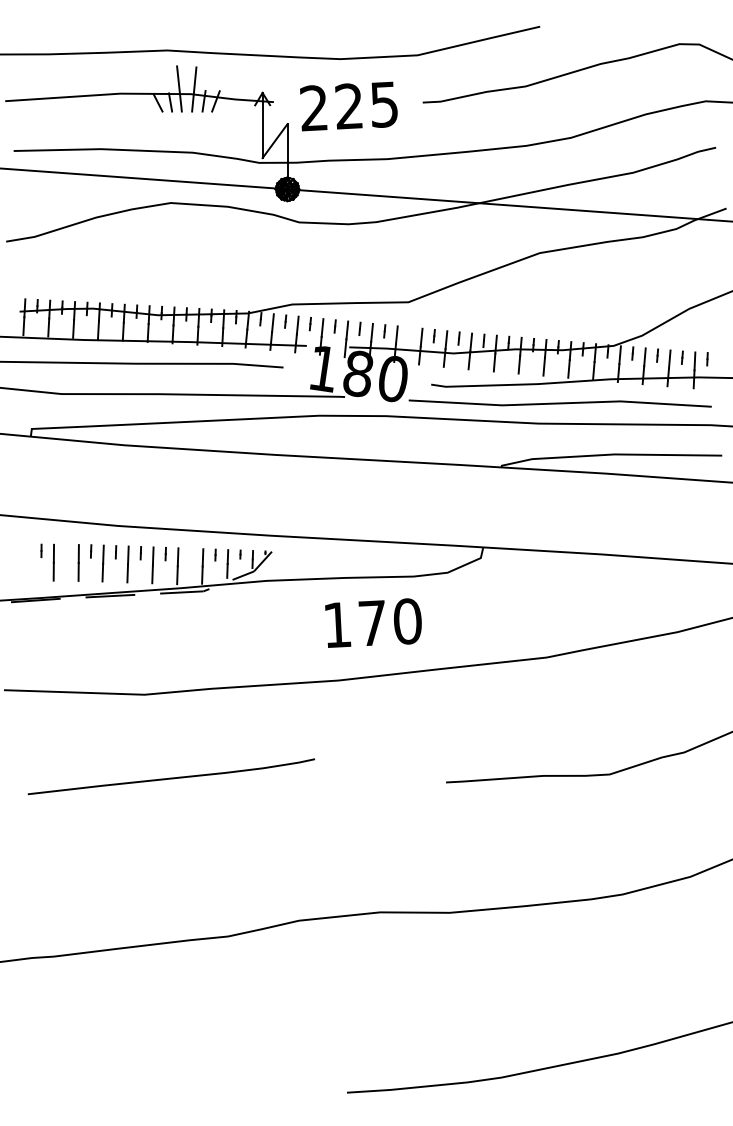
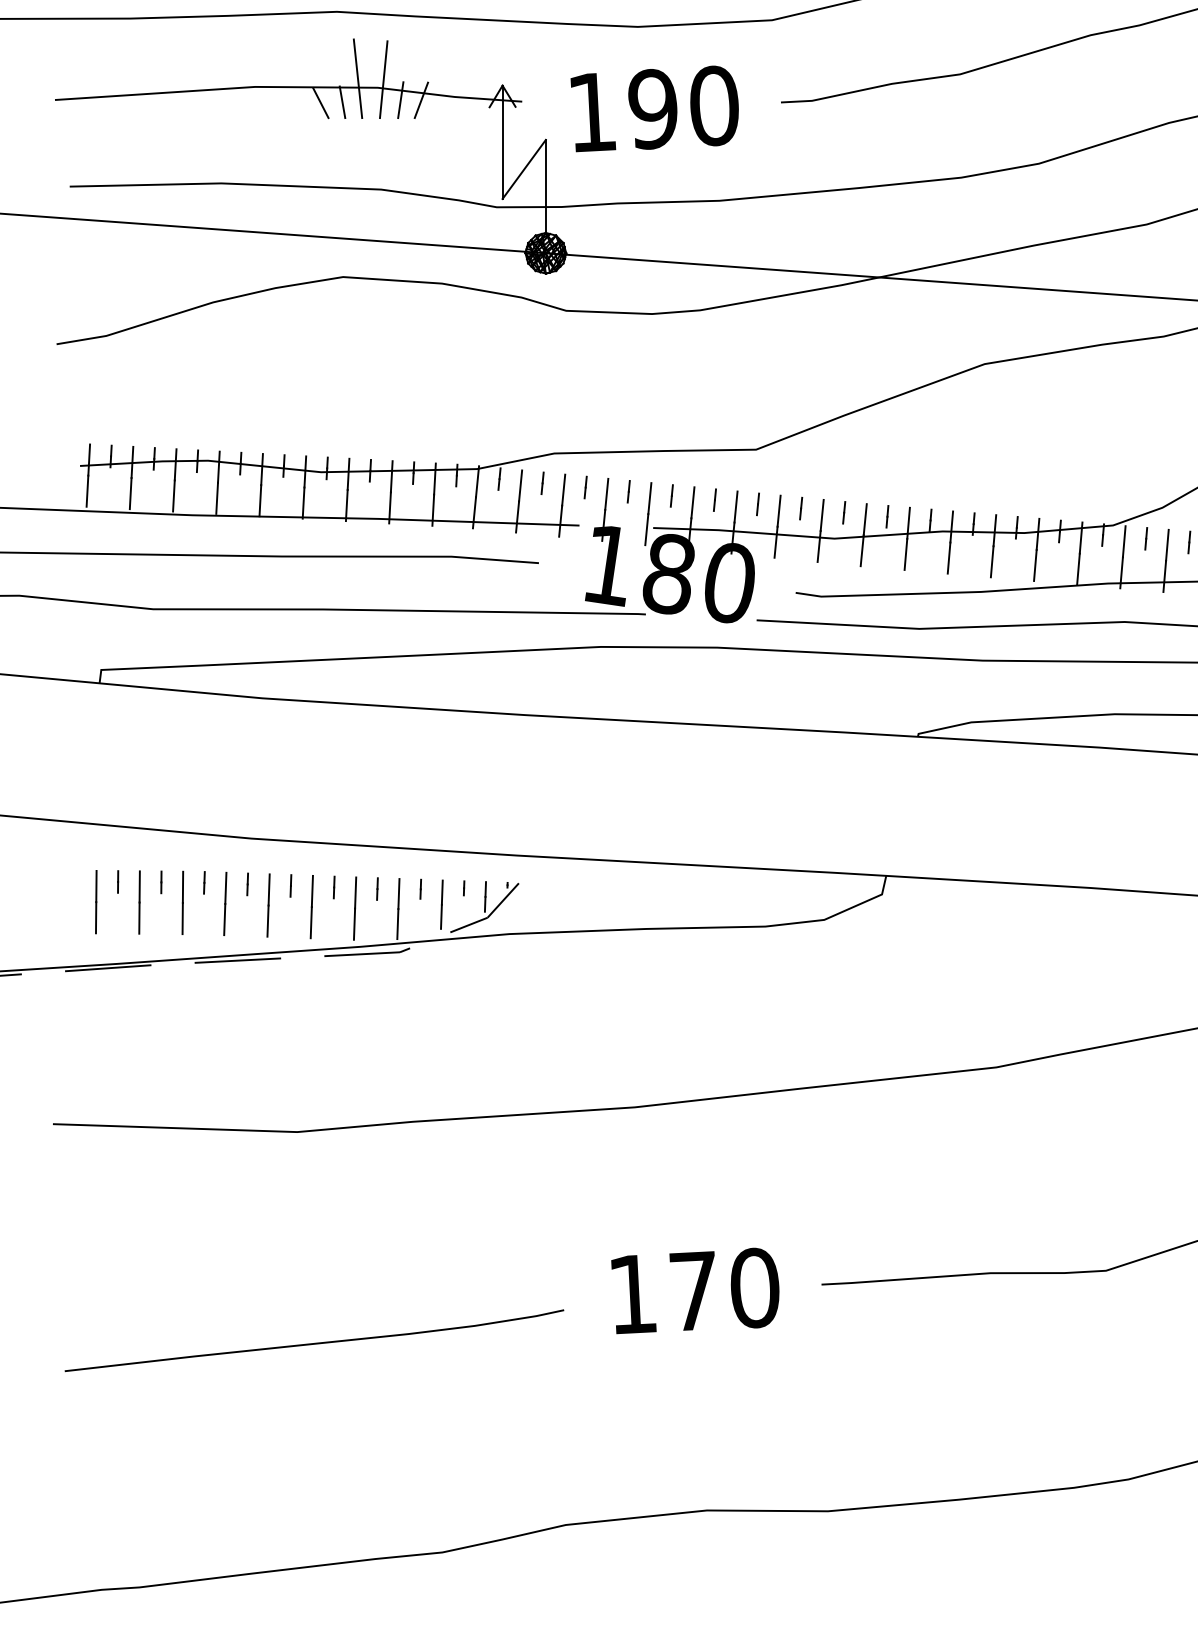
text: (349, 106) -> (653, 109), 225 -> 190
line: (409, 333) -> (757, 503), added
line: (66, 551) -> (161, 882), added
line: (190, 554) -> (377, 888), added
line: (28, 562) -> (95, 902), added
text: (373, 622) -> (695, 1289), moved
curve: (170, 777) -> (312, 1342), moved

